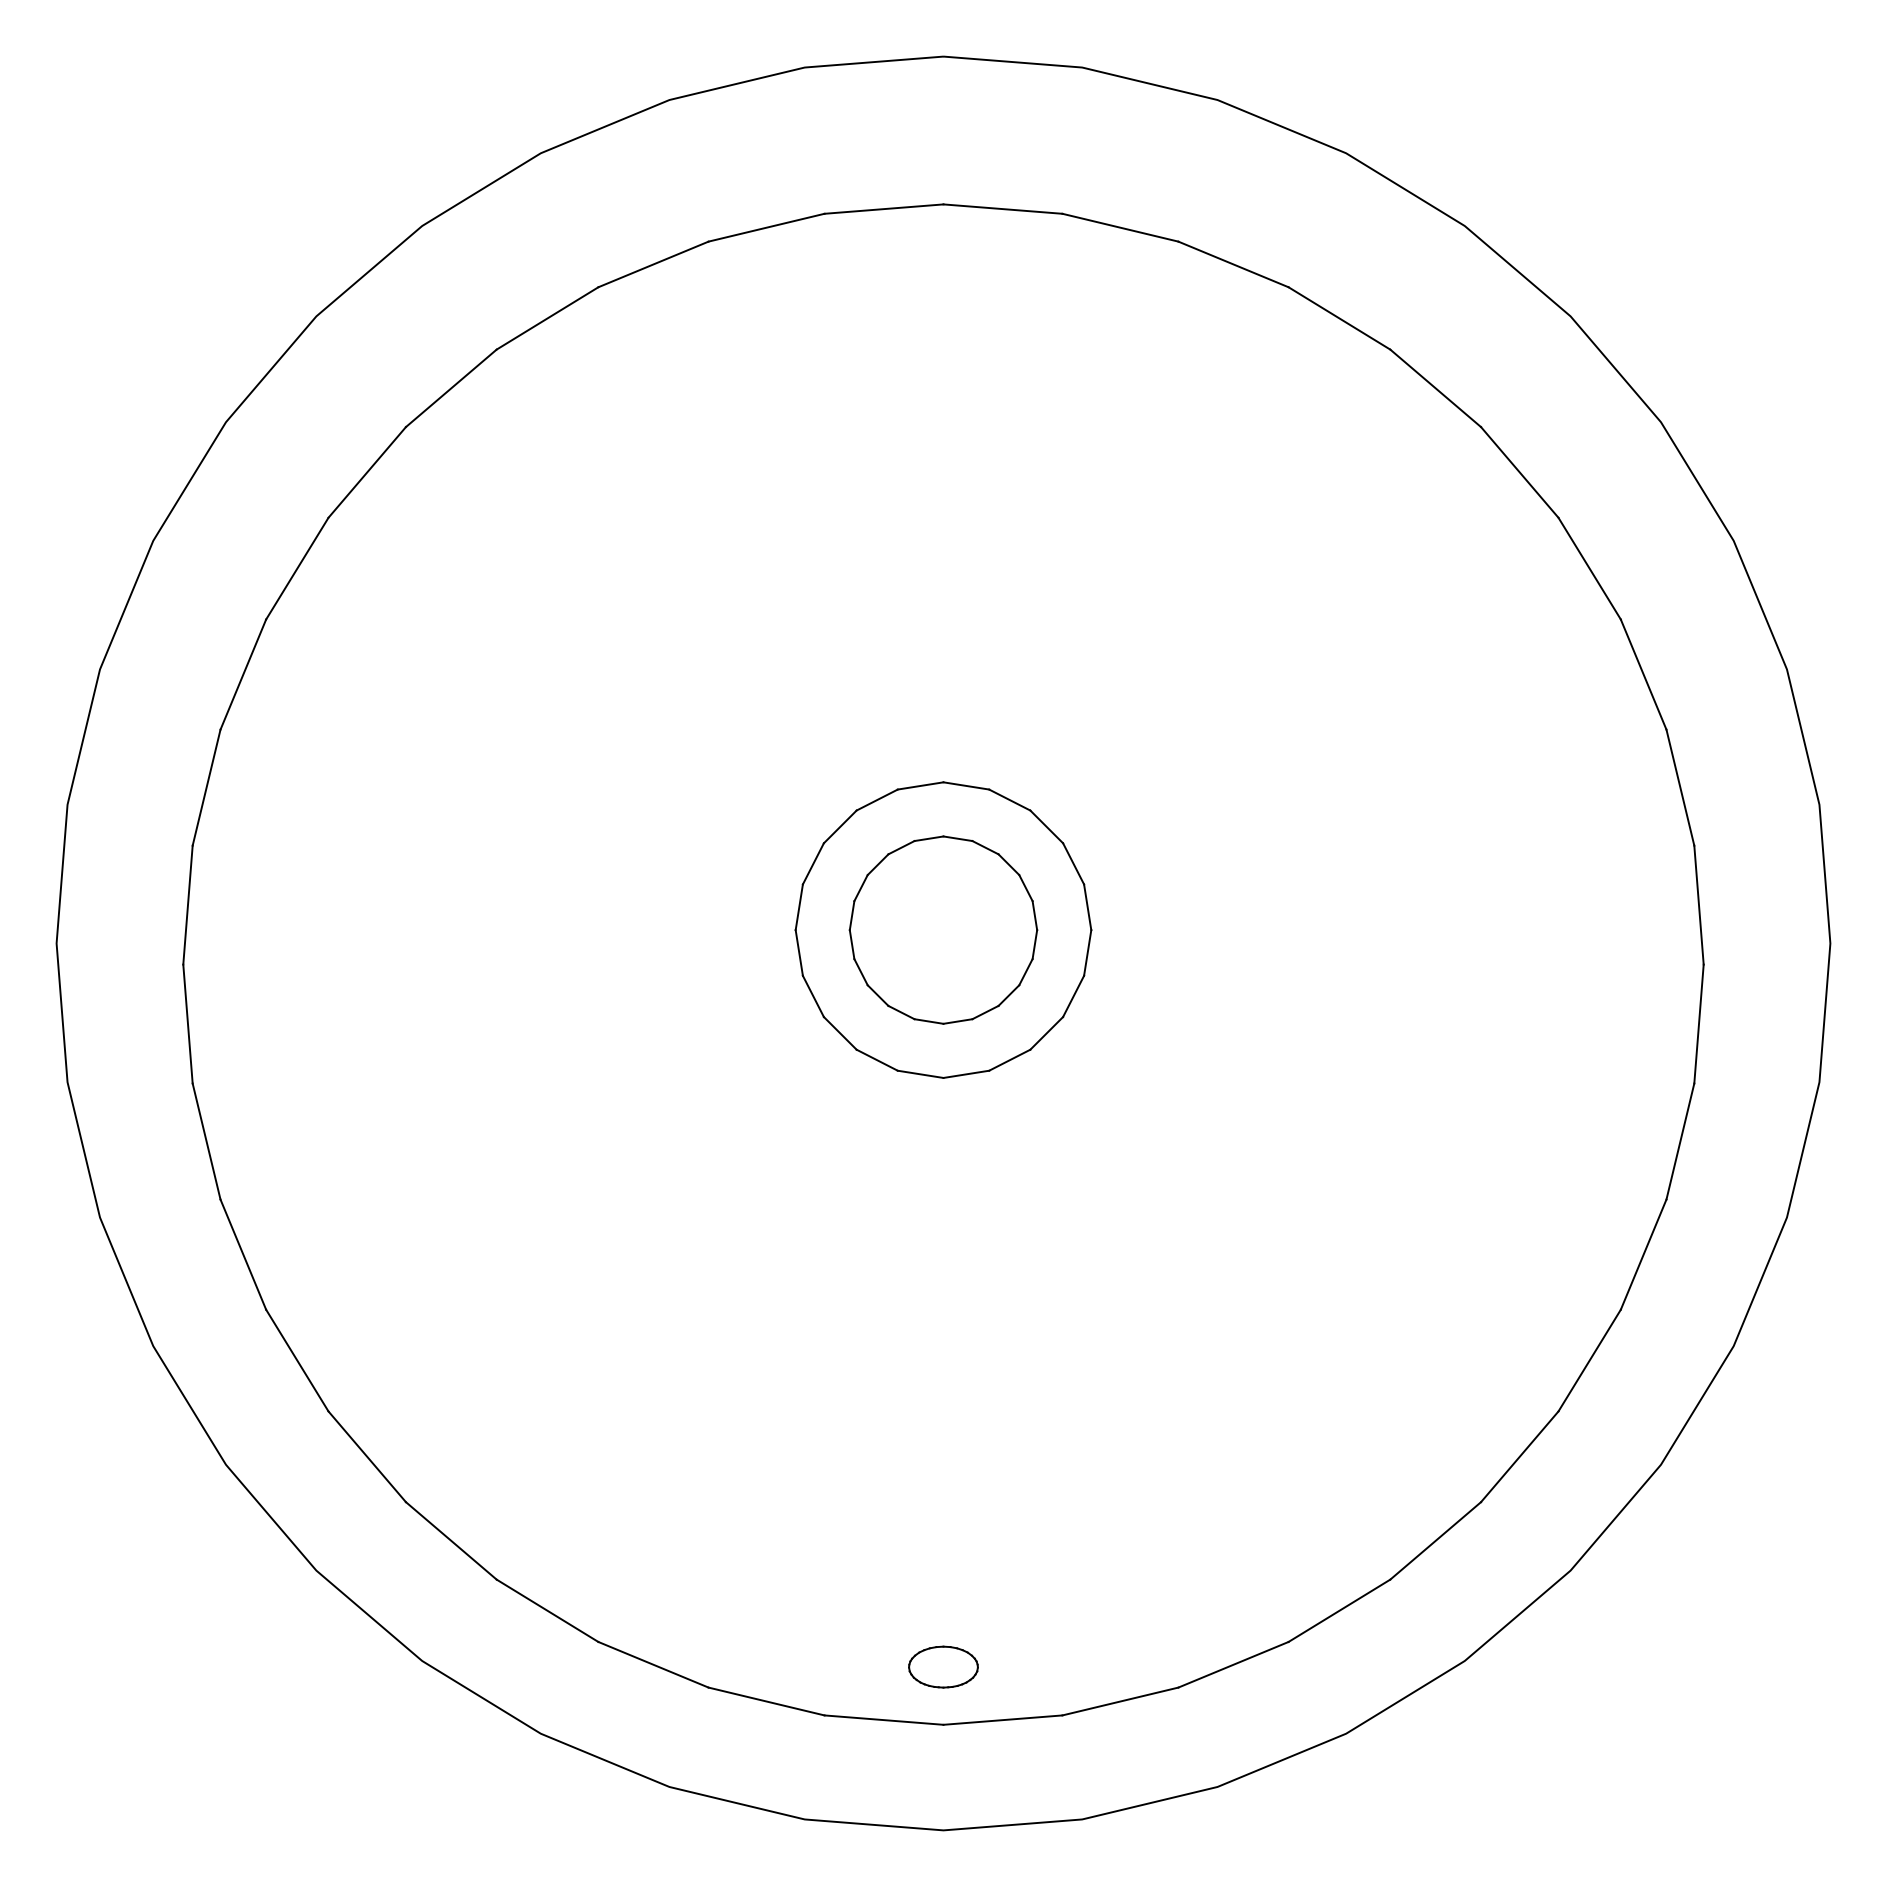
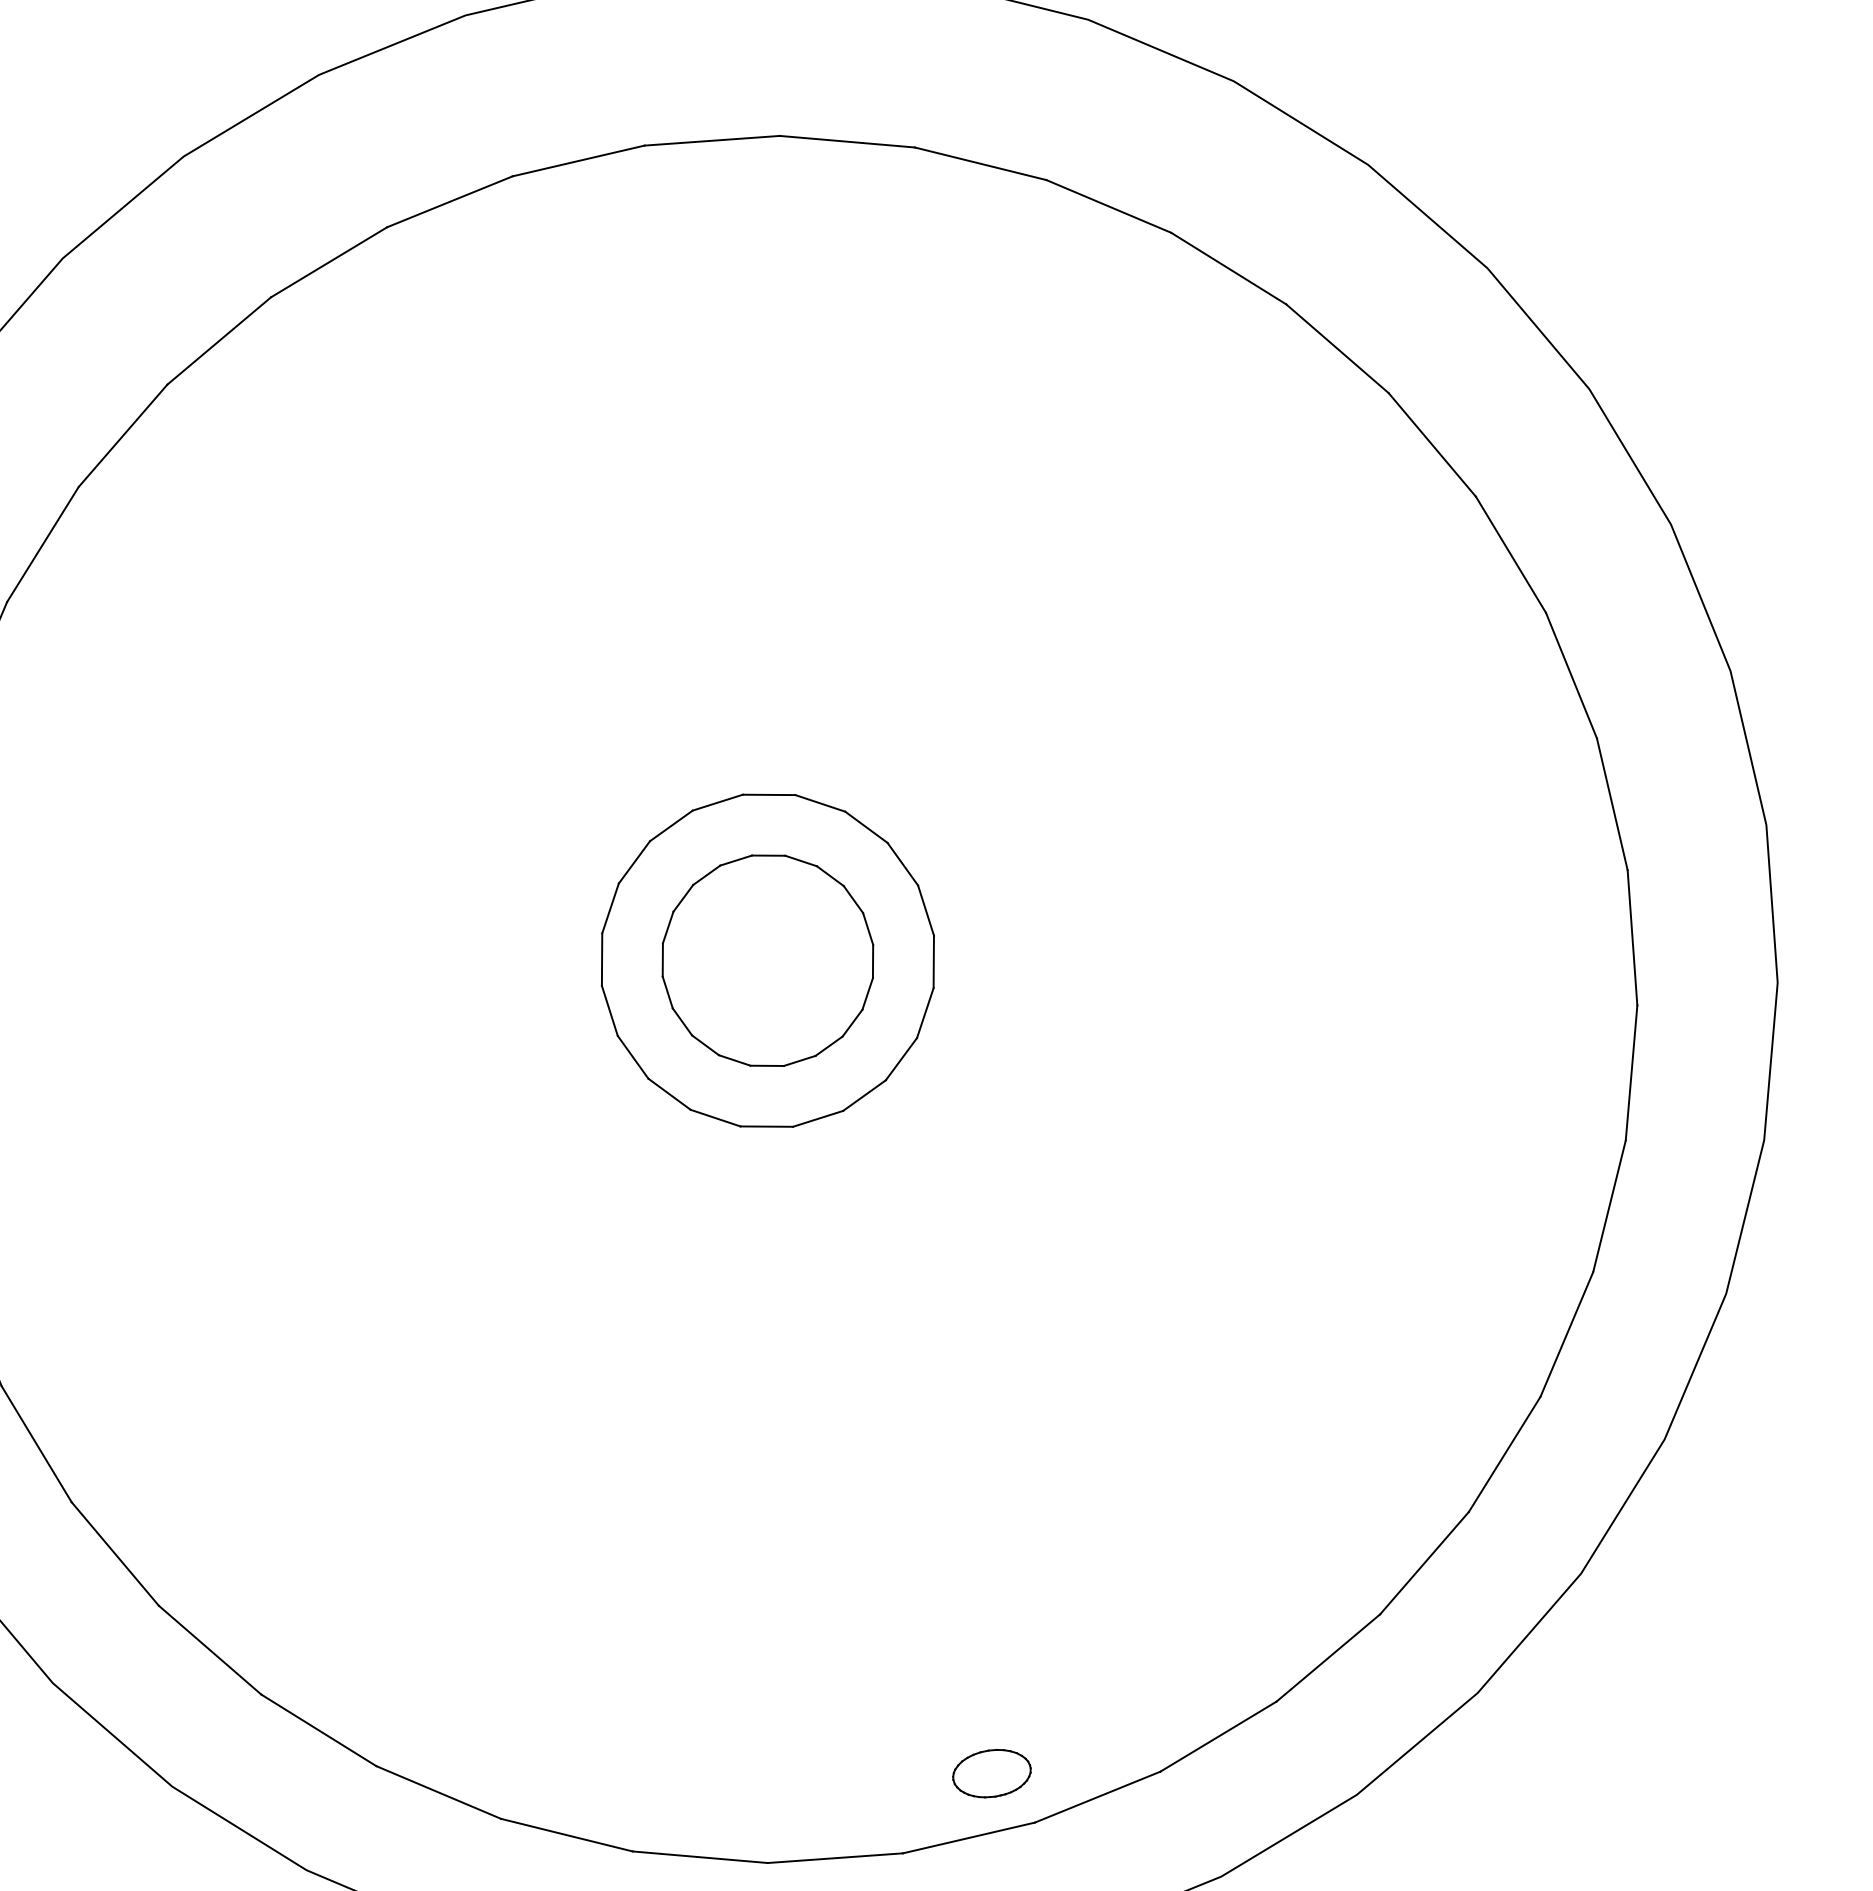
part: (943, 1666) -> (991, 1772), moved

